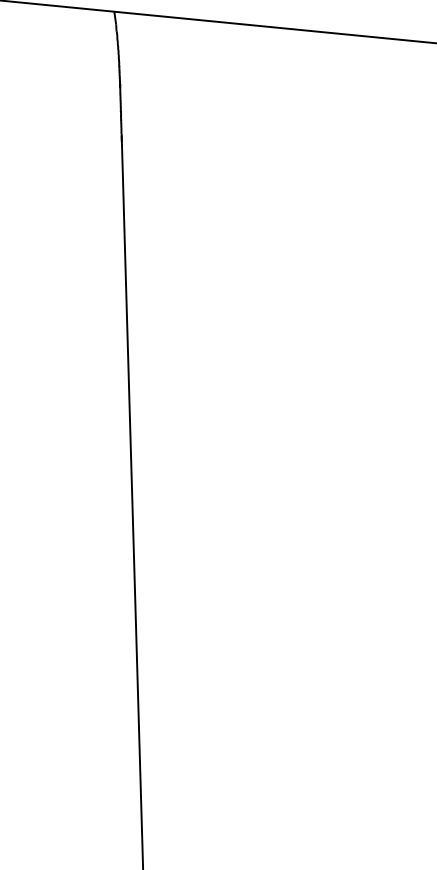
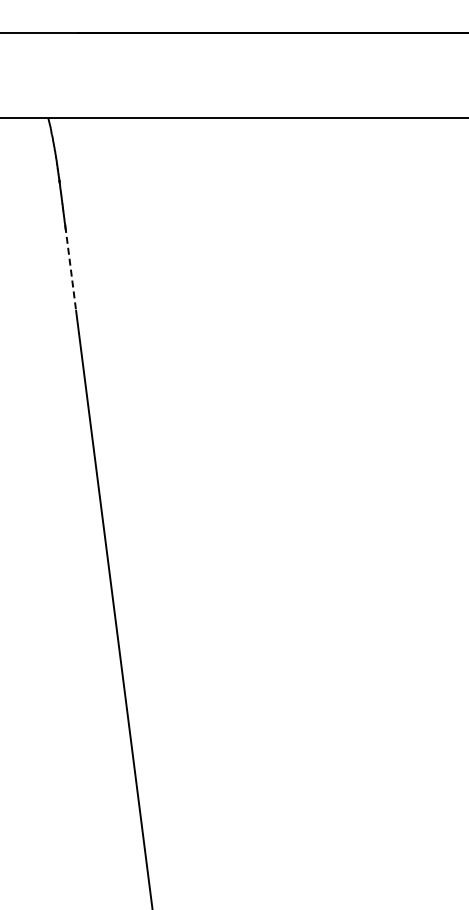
line: (122, 186) -> (70, 268), solid -> dashed

